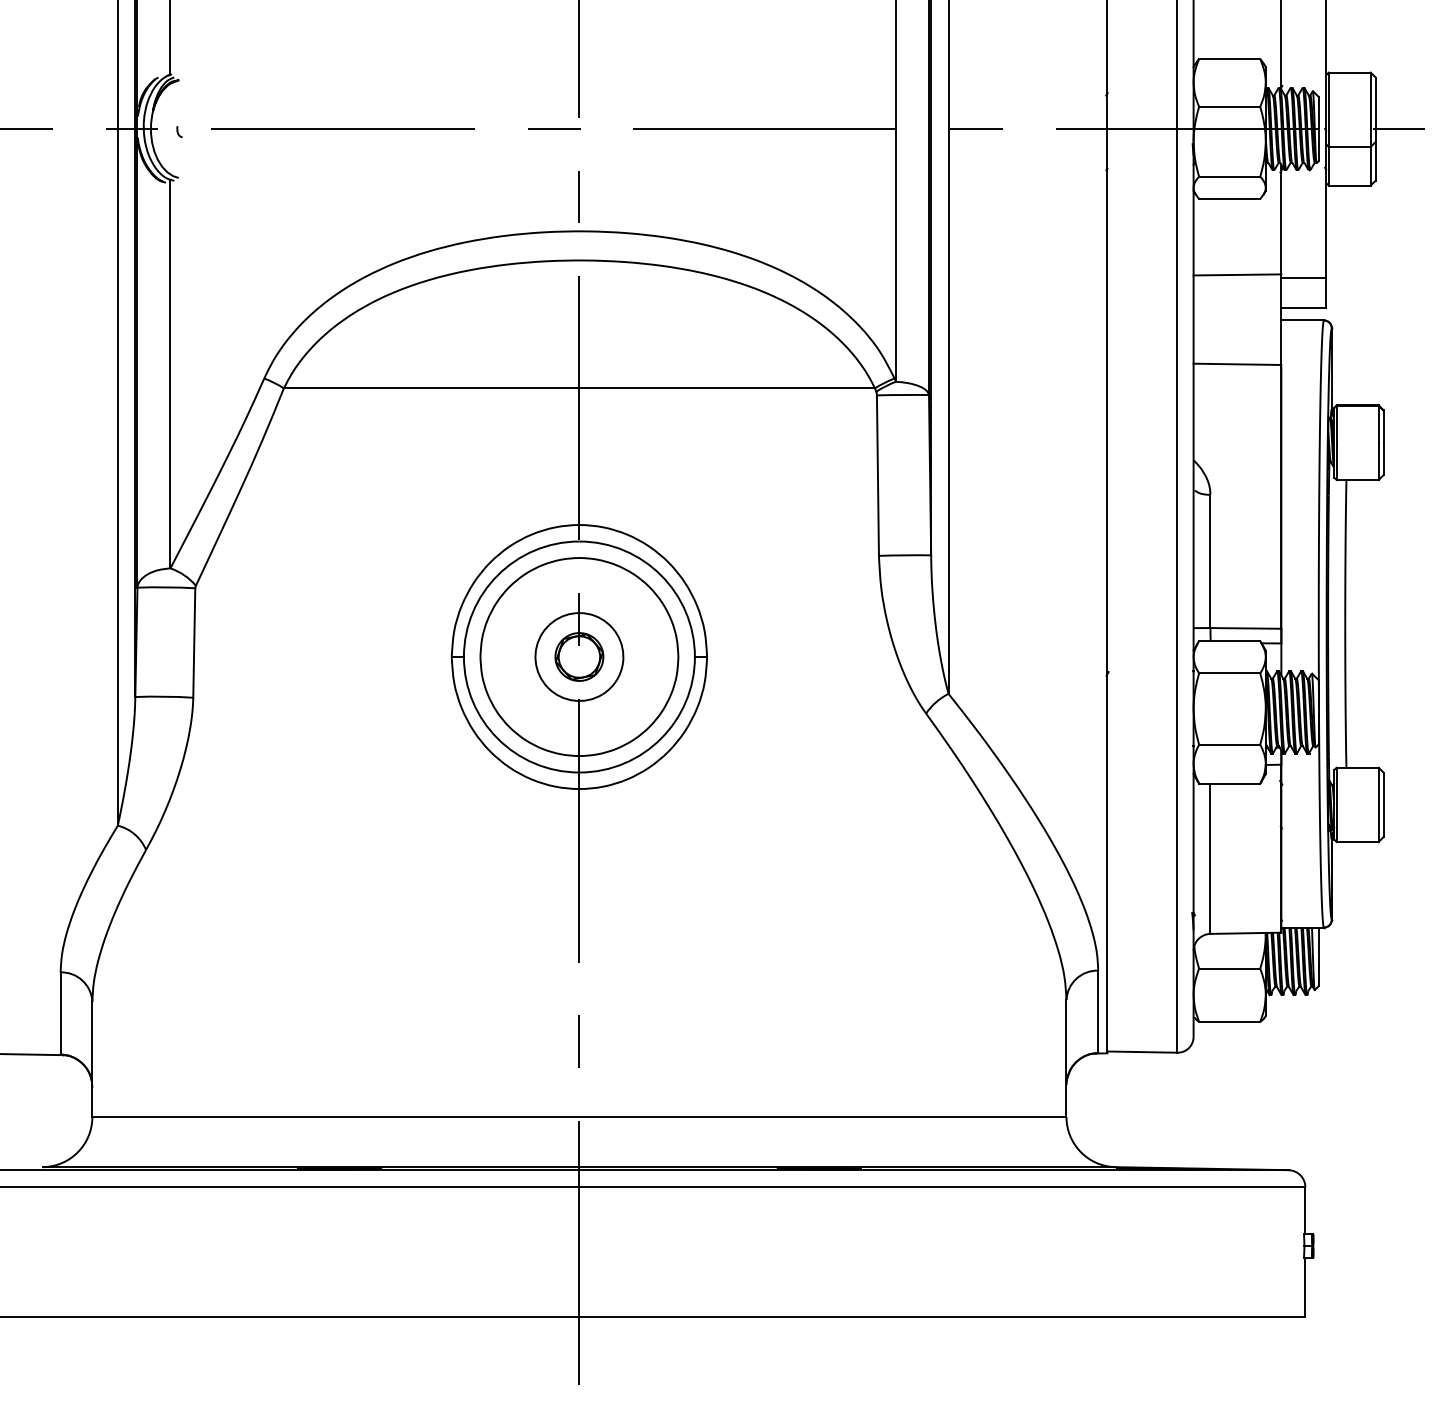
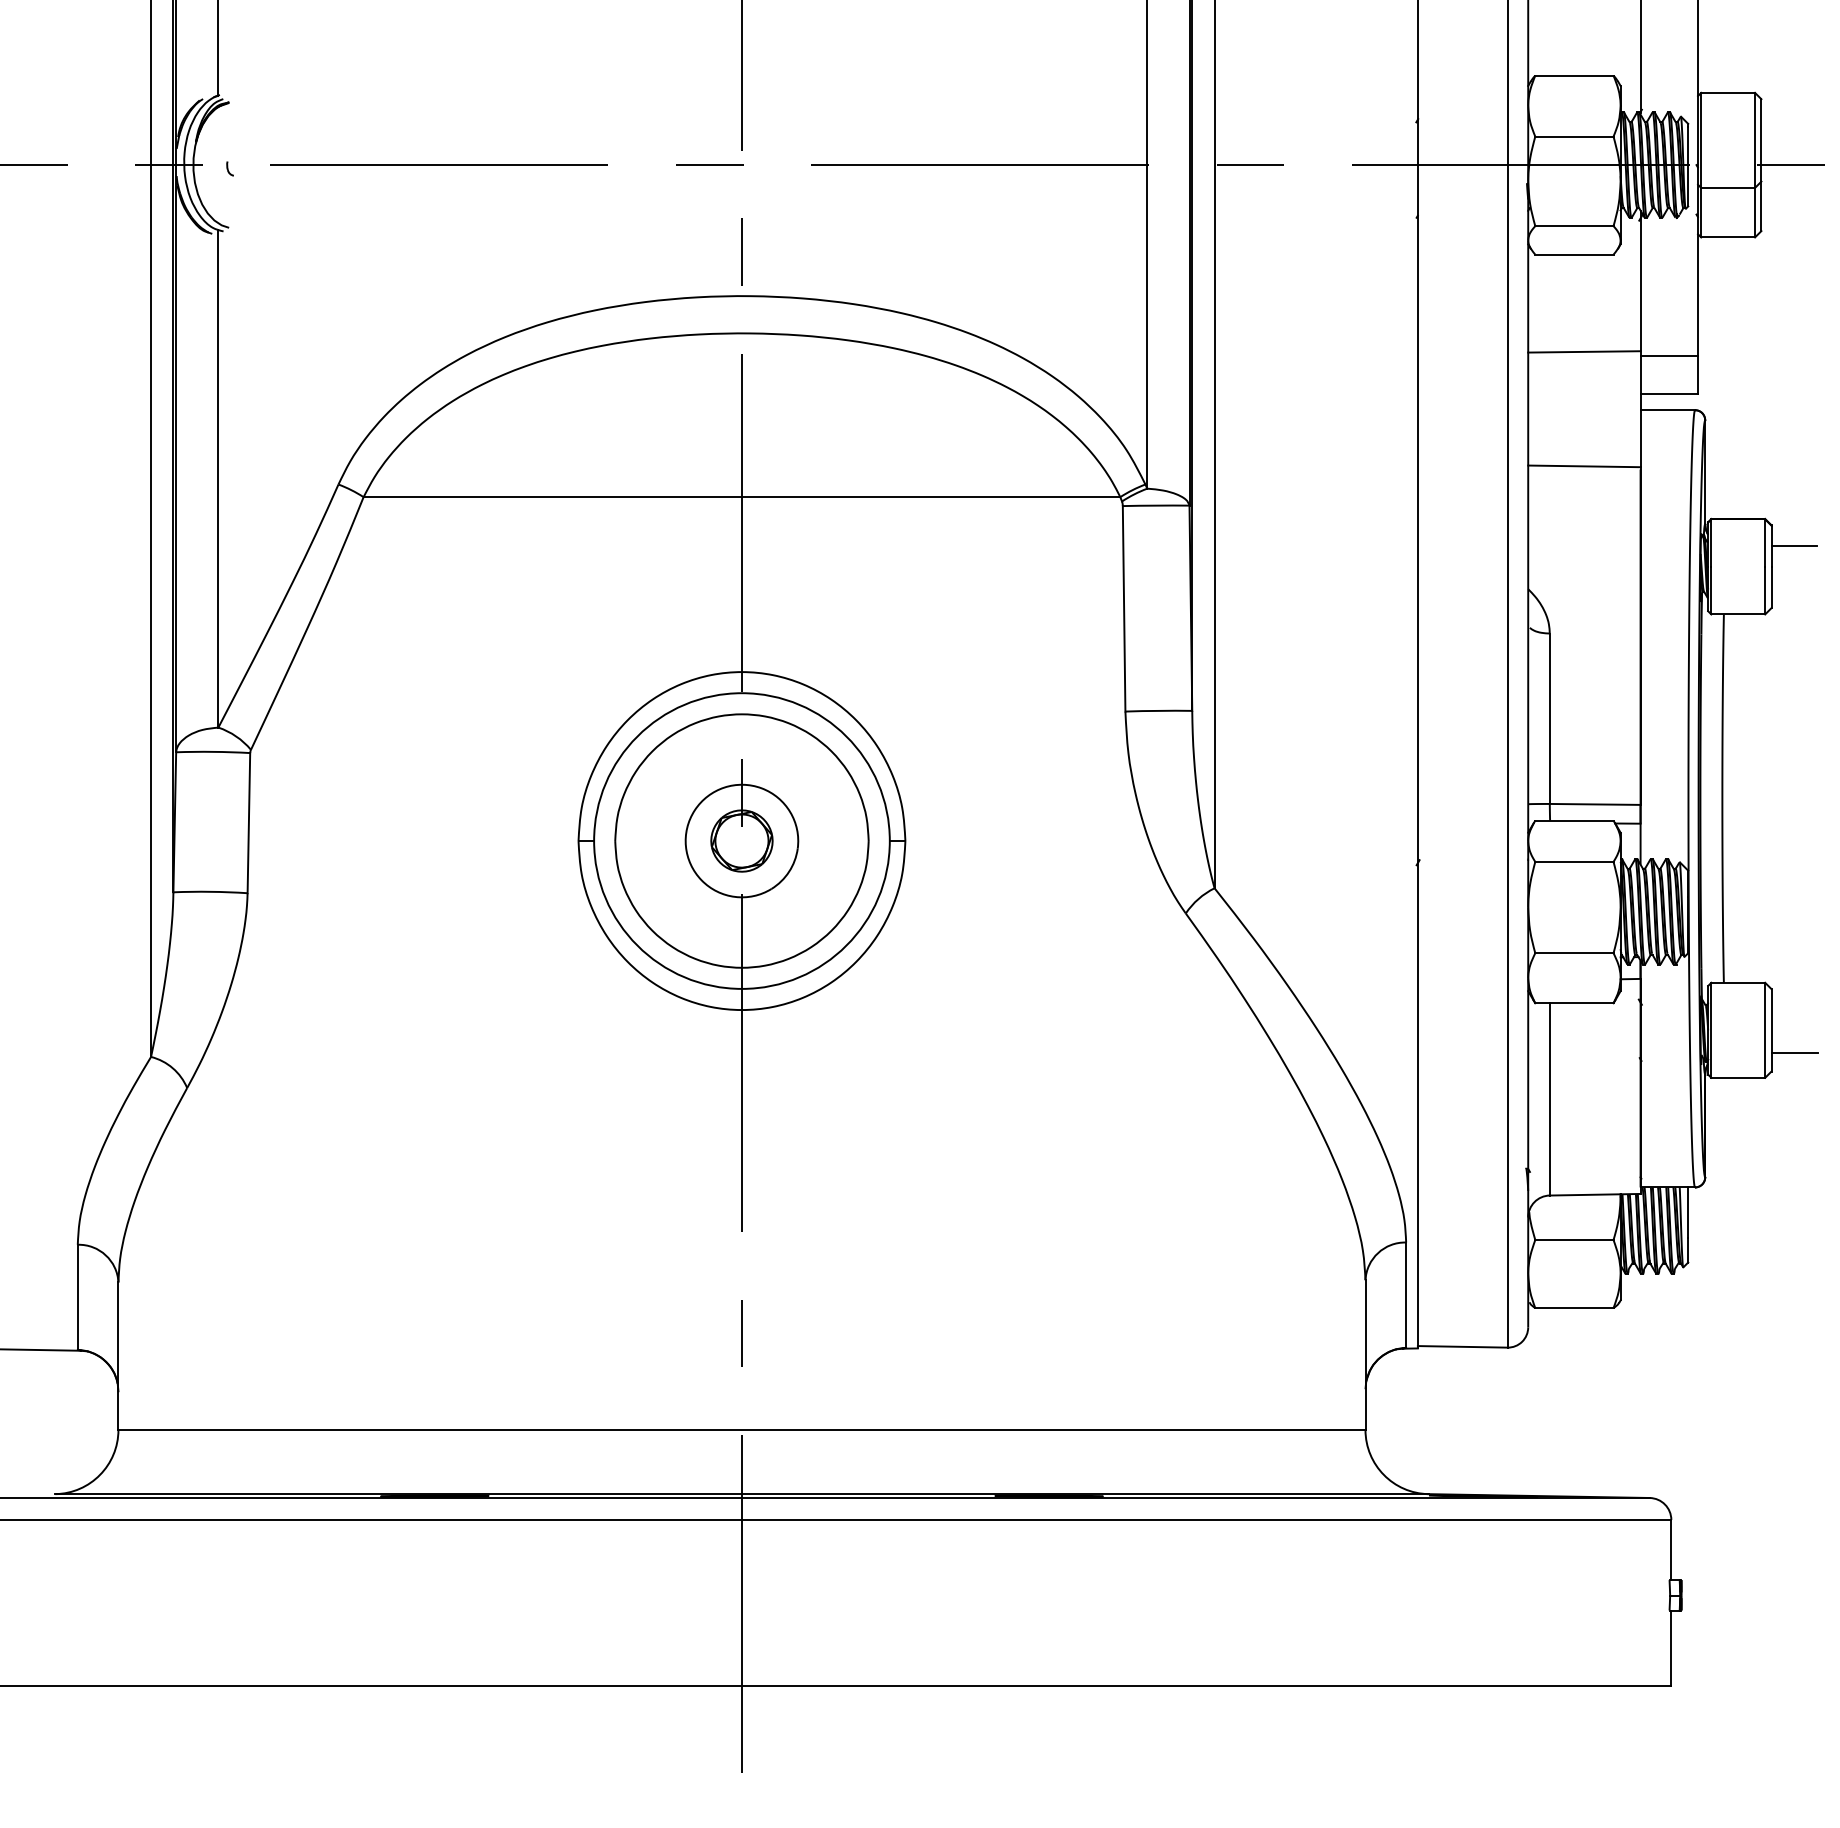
line: (1401, 426) -> (1794, 545), added
line: (1401, 822) -> (1794, 1052), added

